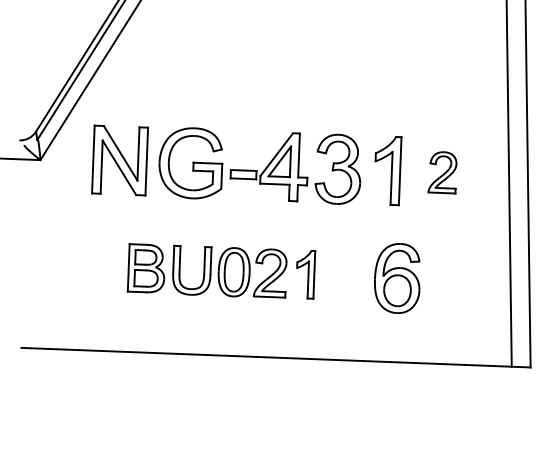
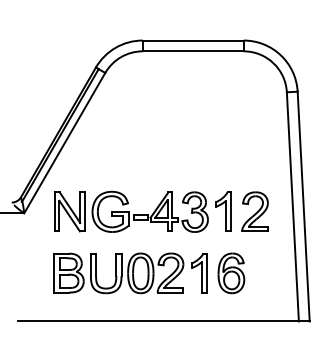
part: (441, 172) -> (254, 211), size x1.67
part: (221, 271) -> (130, 273), size x1.43

